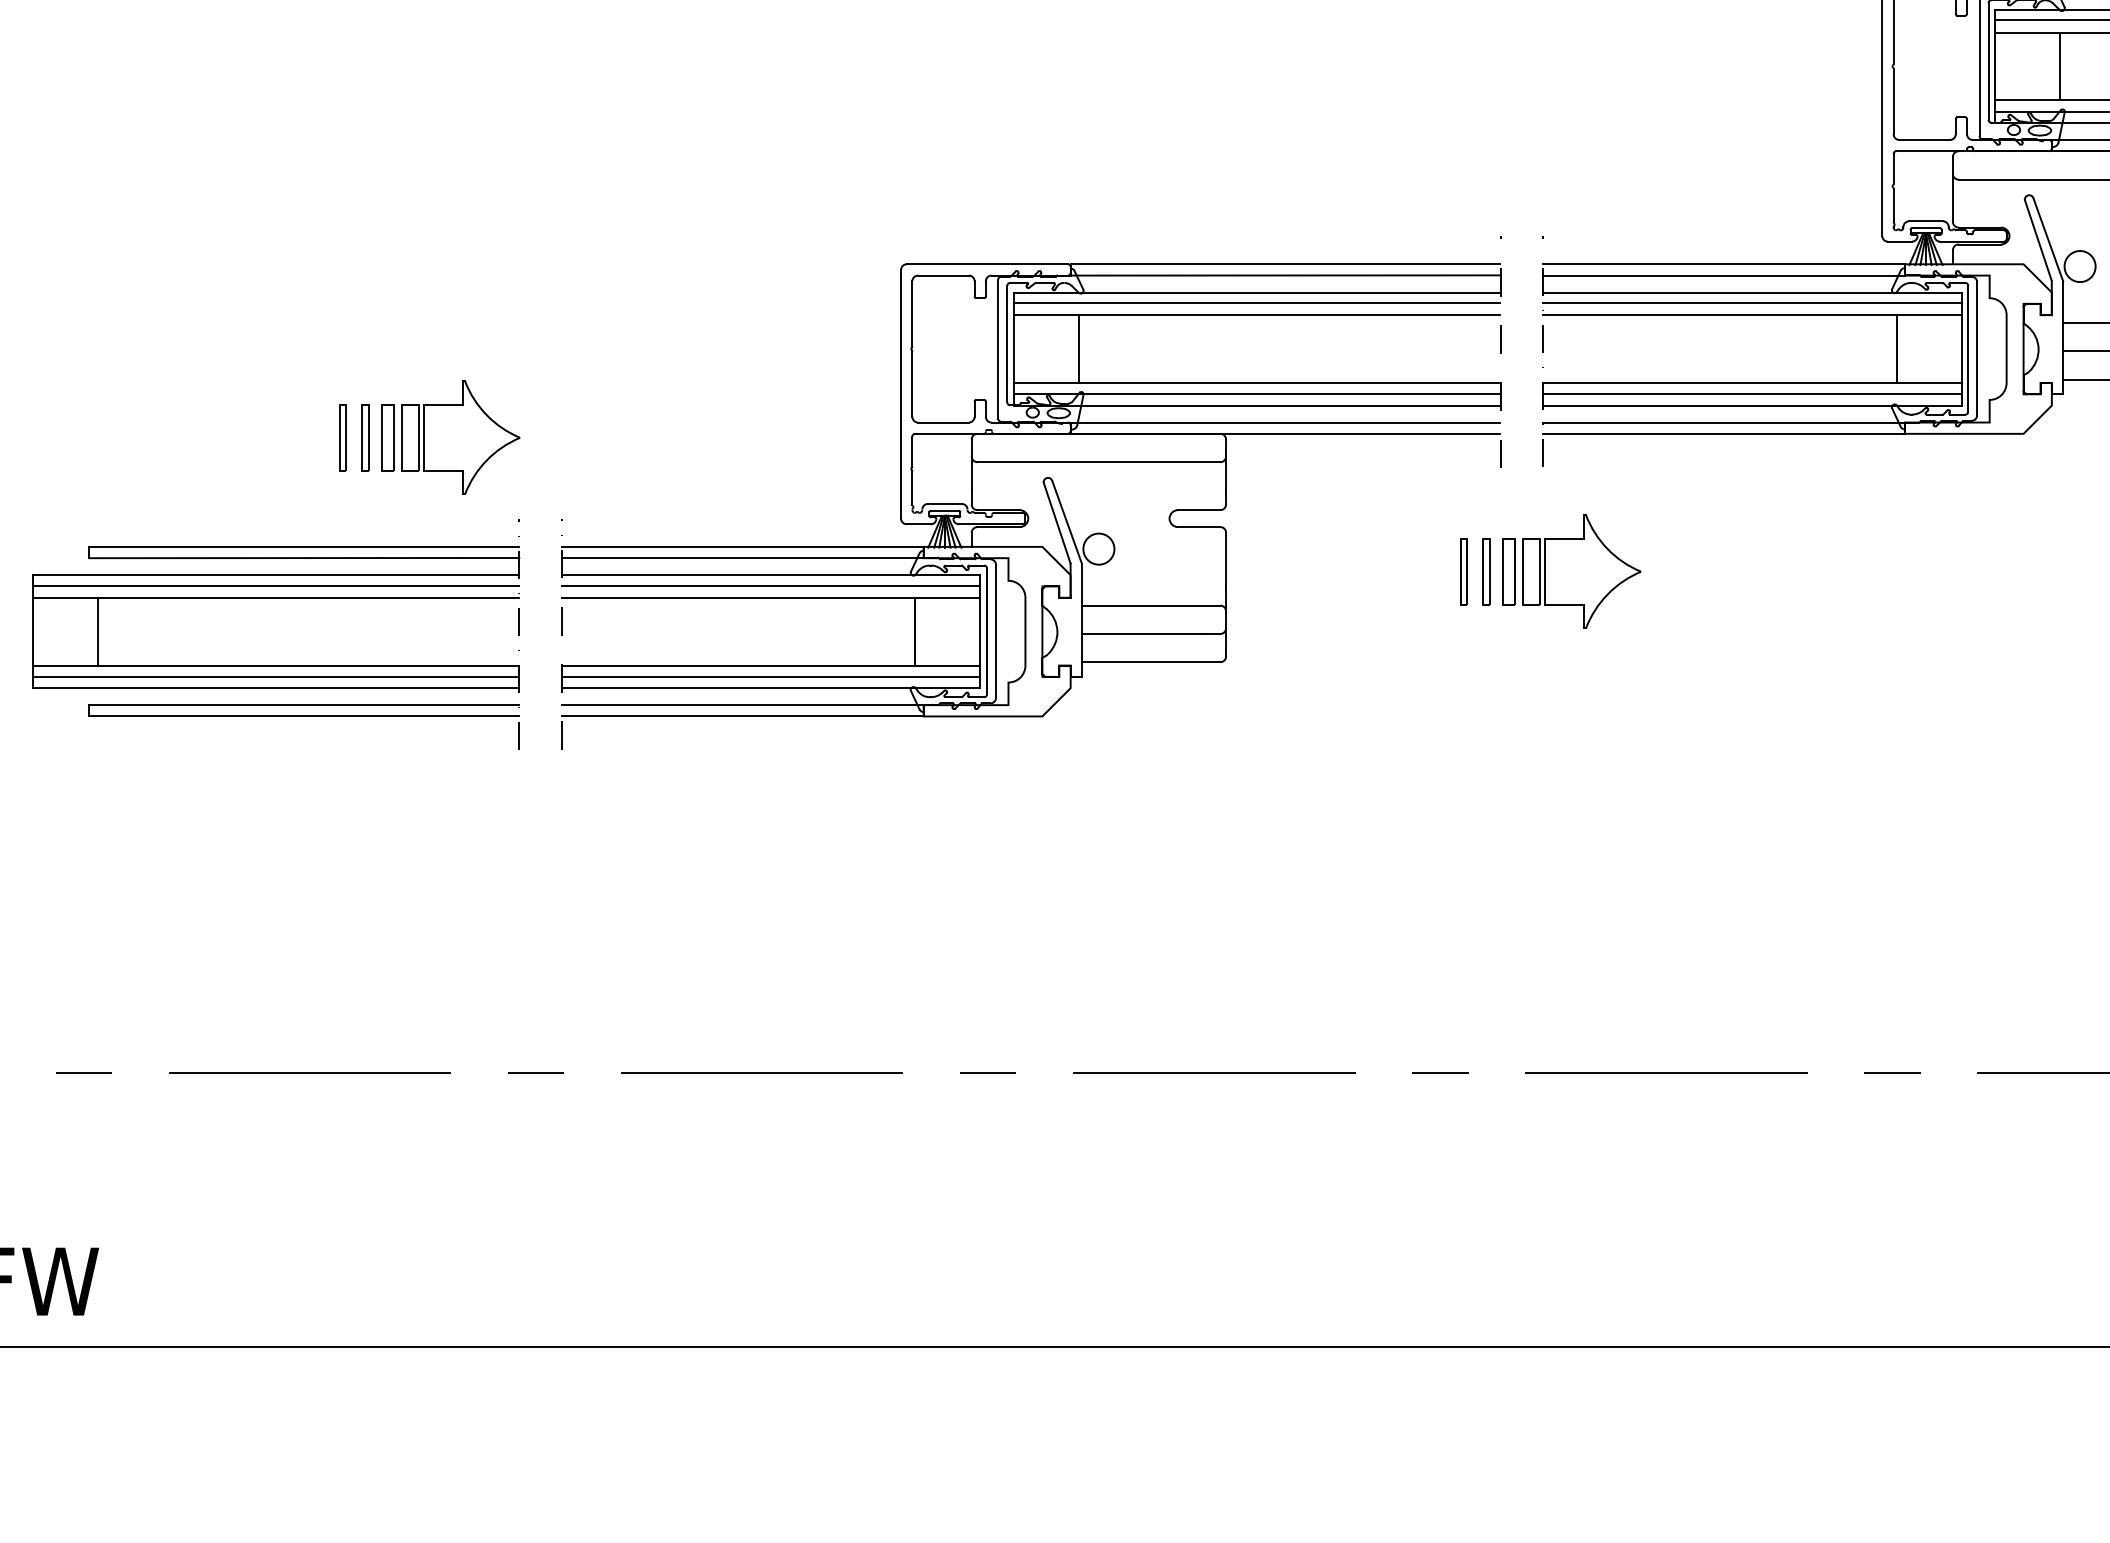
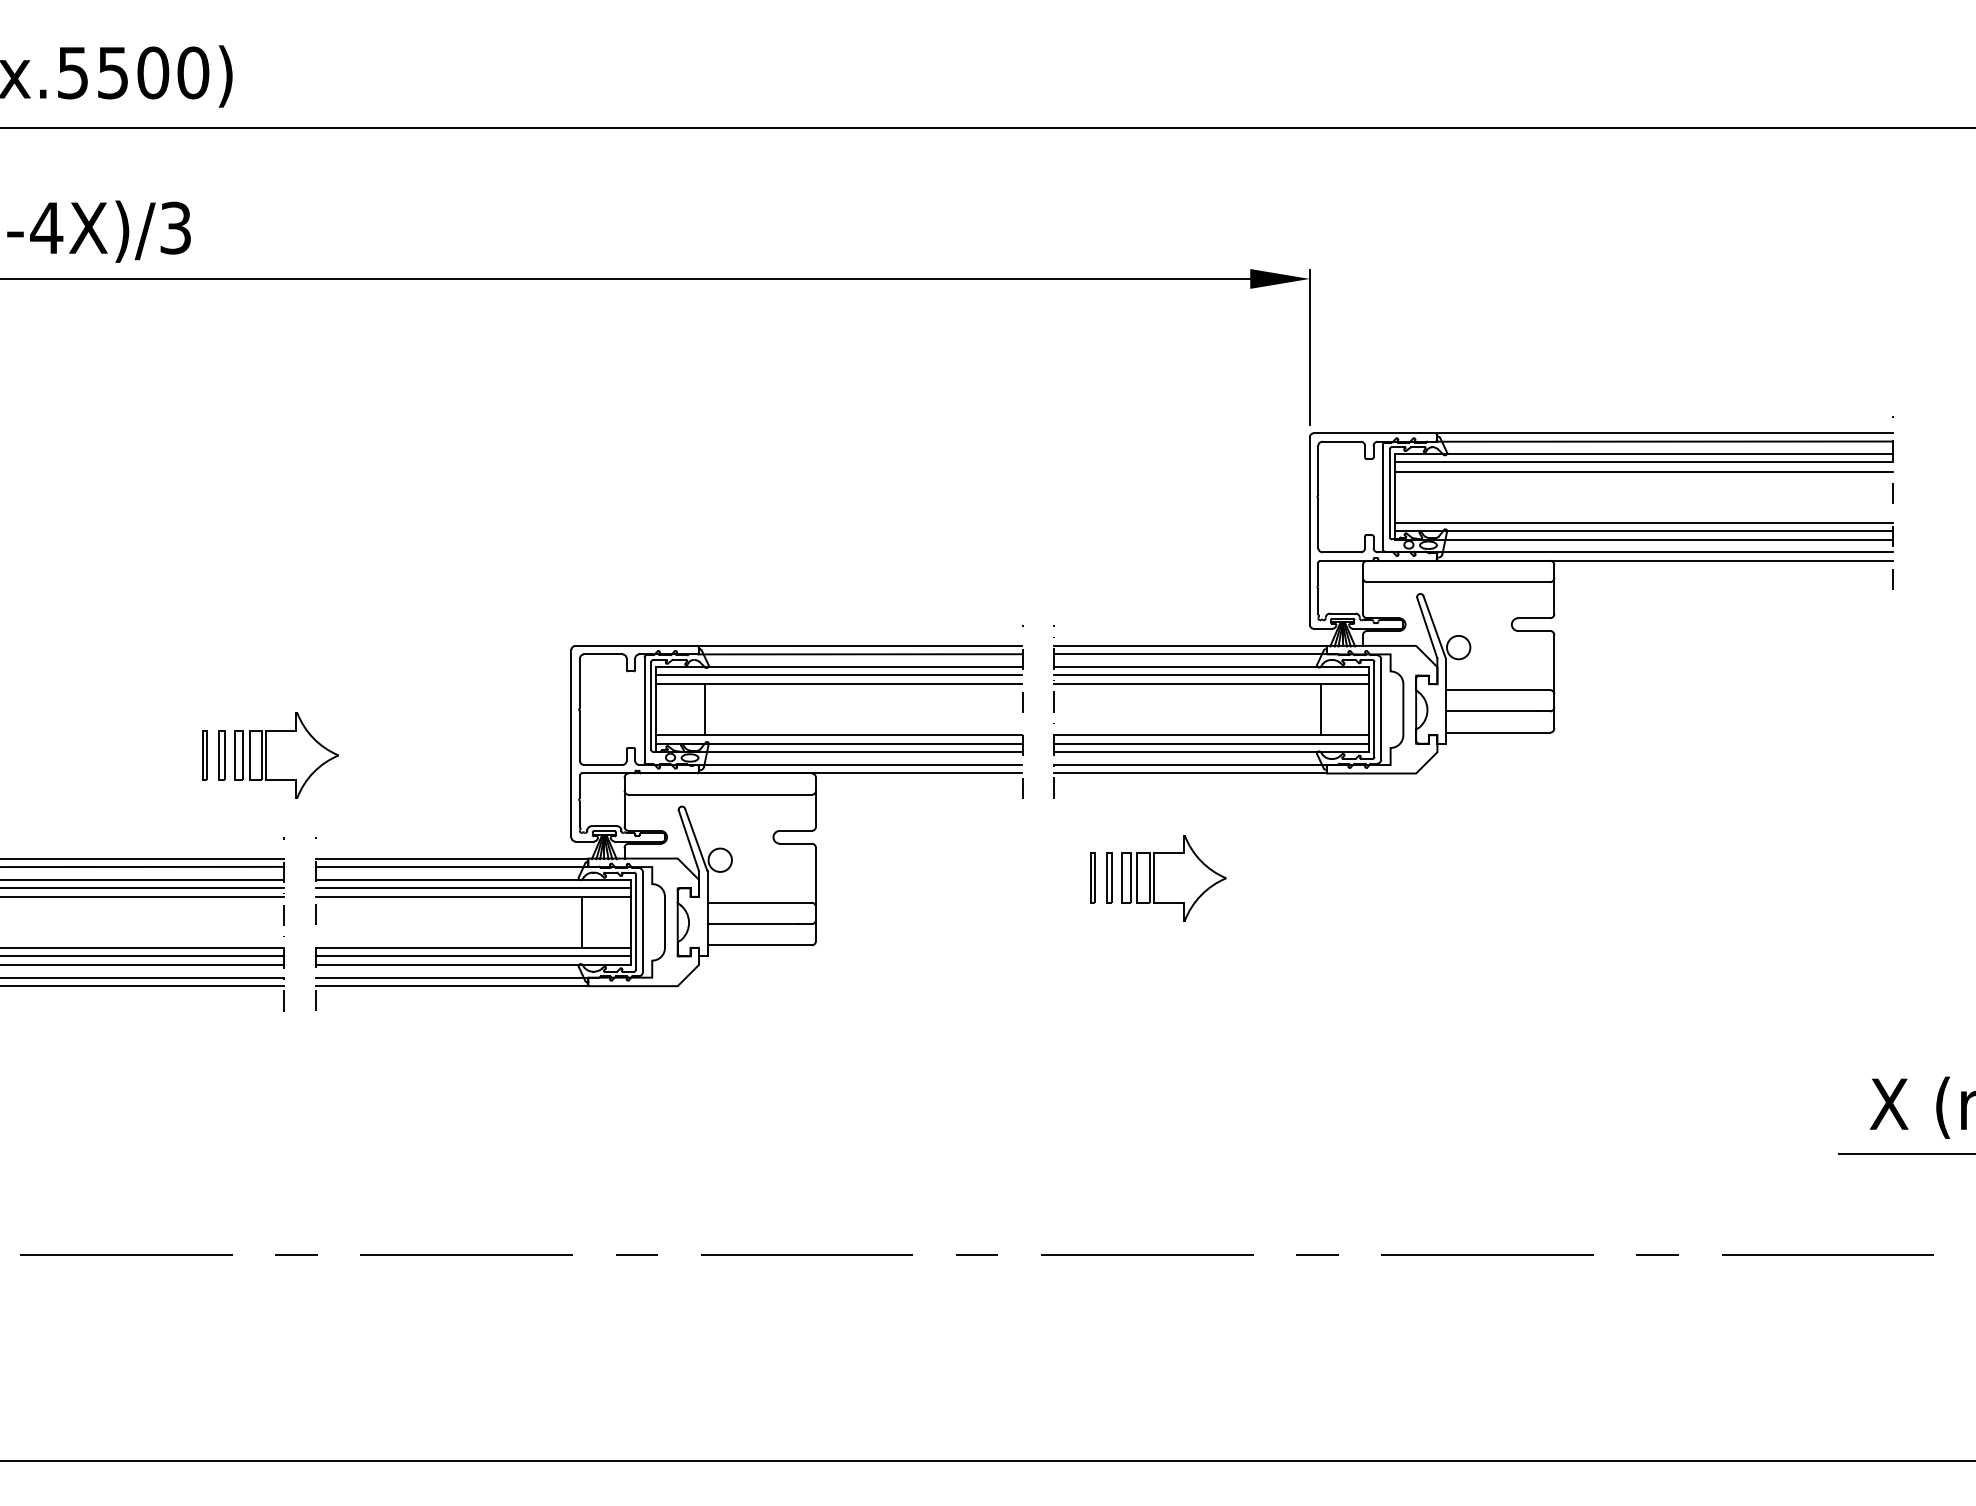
line: (2059, 65) -> (1443, 496), removed
part: (429, 437) -> (270, 755), moved
part: (1551, 572) -> (1158, 878), moved

